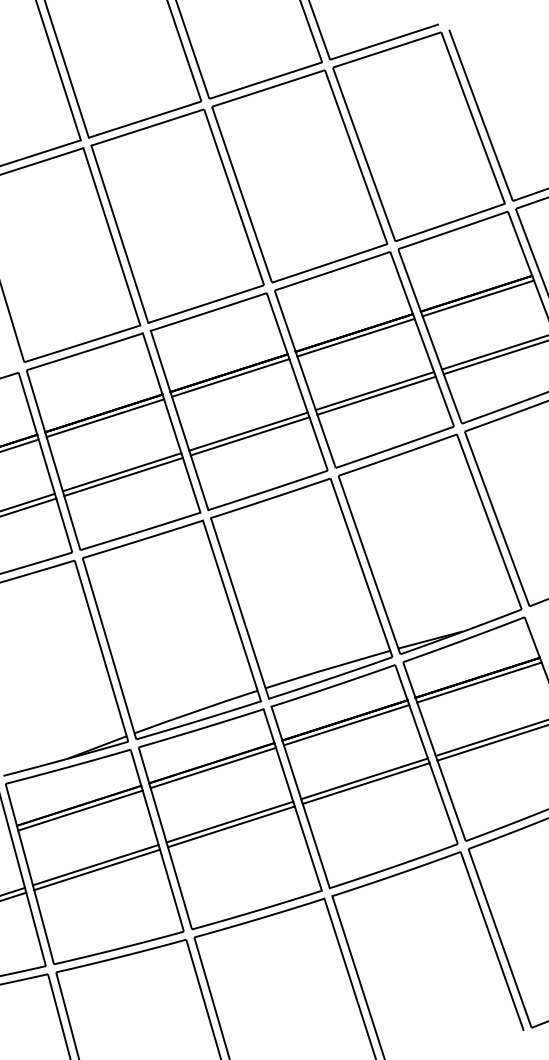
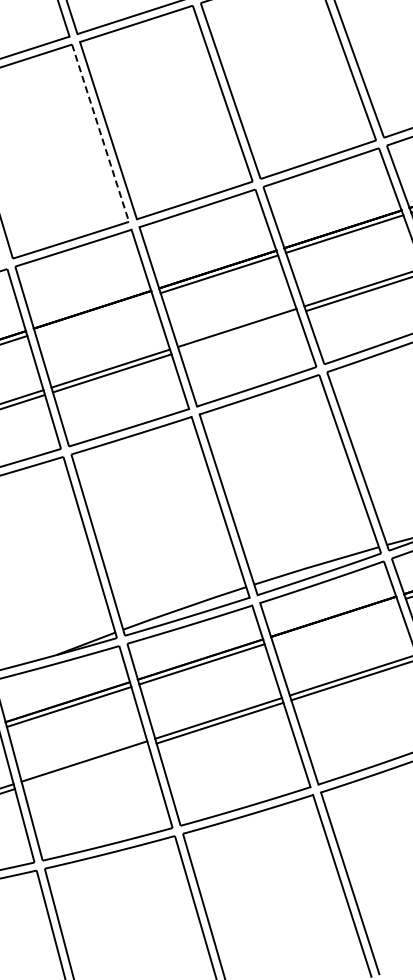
line: (112, 237) -> (101, 133), solid -> dashed
line: (105, 418) -> (94, 314), removed
line: (249, 436) -> (238, 332), removed
line: (346, 725) -> (335, 621), removed
line: (97, 869) -> (86, 765), removed

